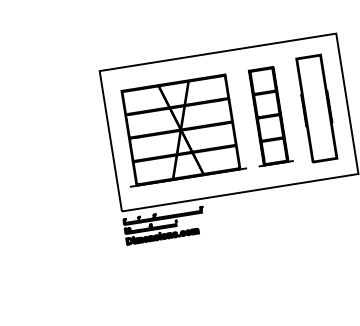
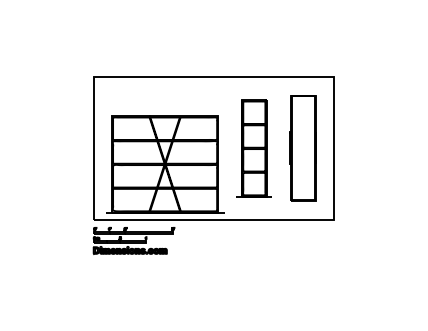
part: (181, 130) -> (165, 164), moved

